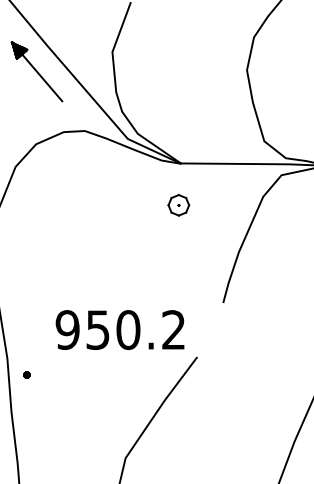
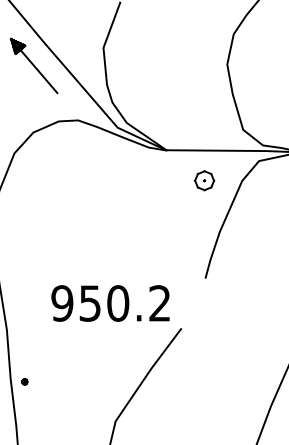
part: (178, 205) -> (204, 180), moved
part: (26, 374) -> (24, 381), moved

